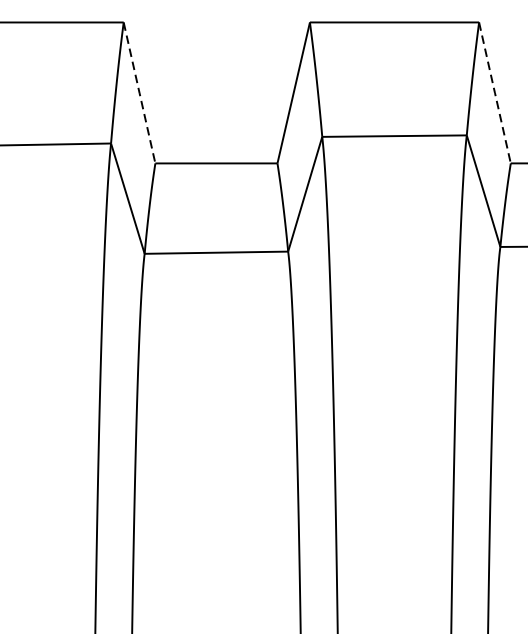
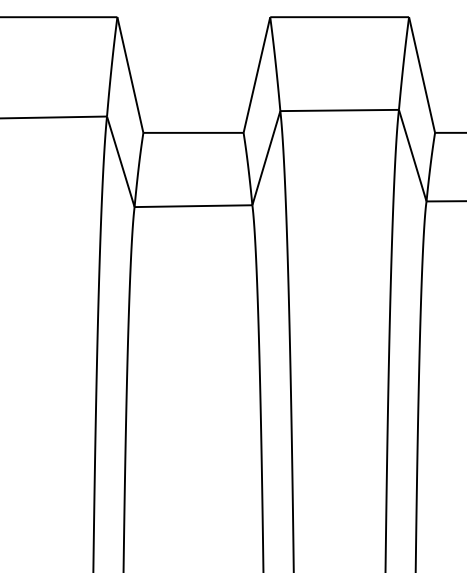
line: (139, 93) -> (130, 75), dashed -> solid
line: (495, 93) -> (422, 75), dashed -> solid

